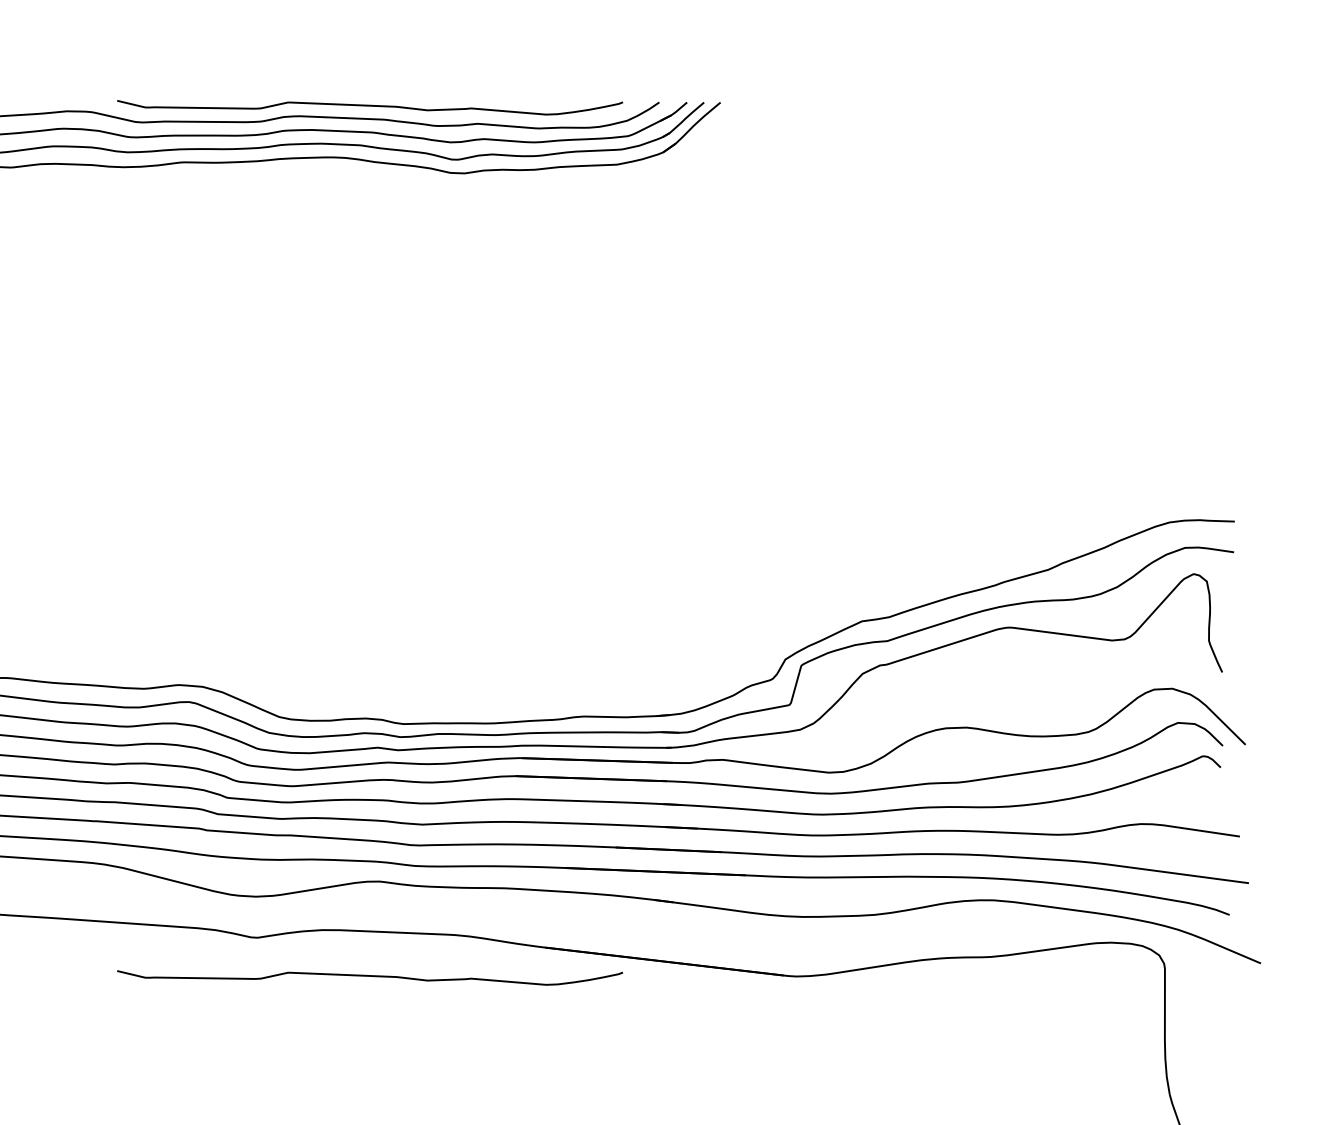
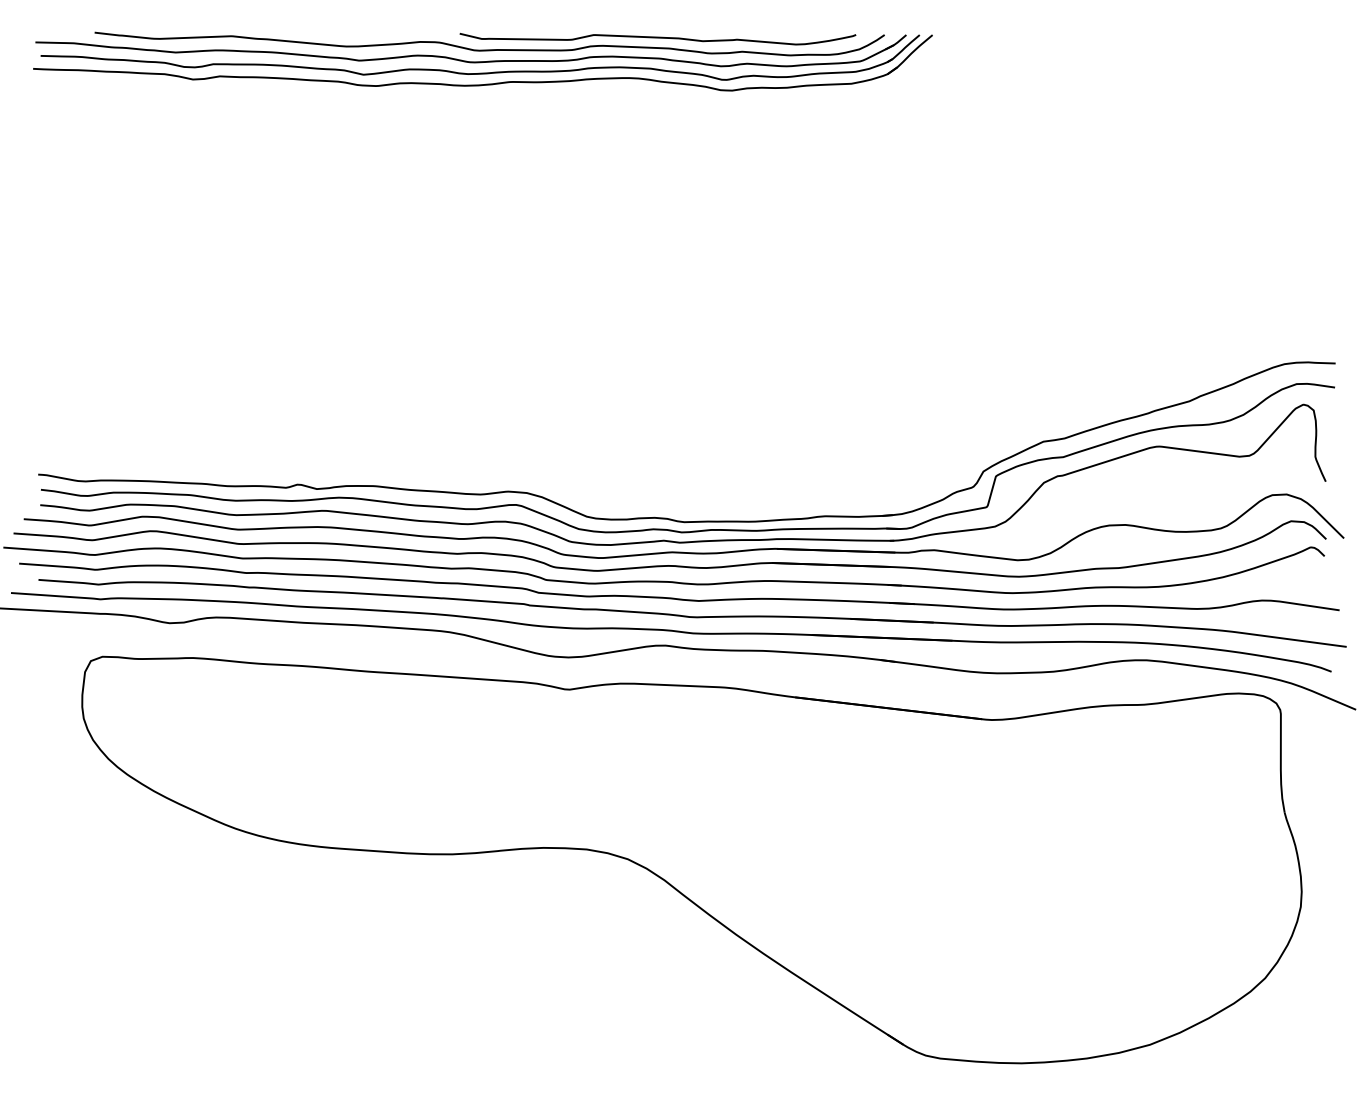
curve: (369, 977) -> (657, 720), removed

